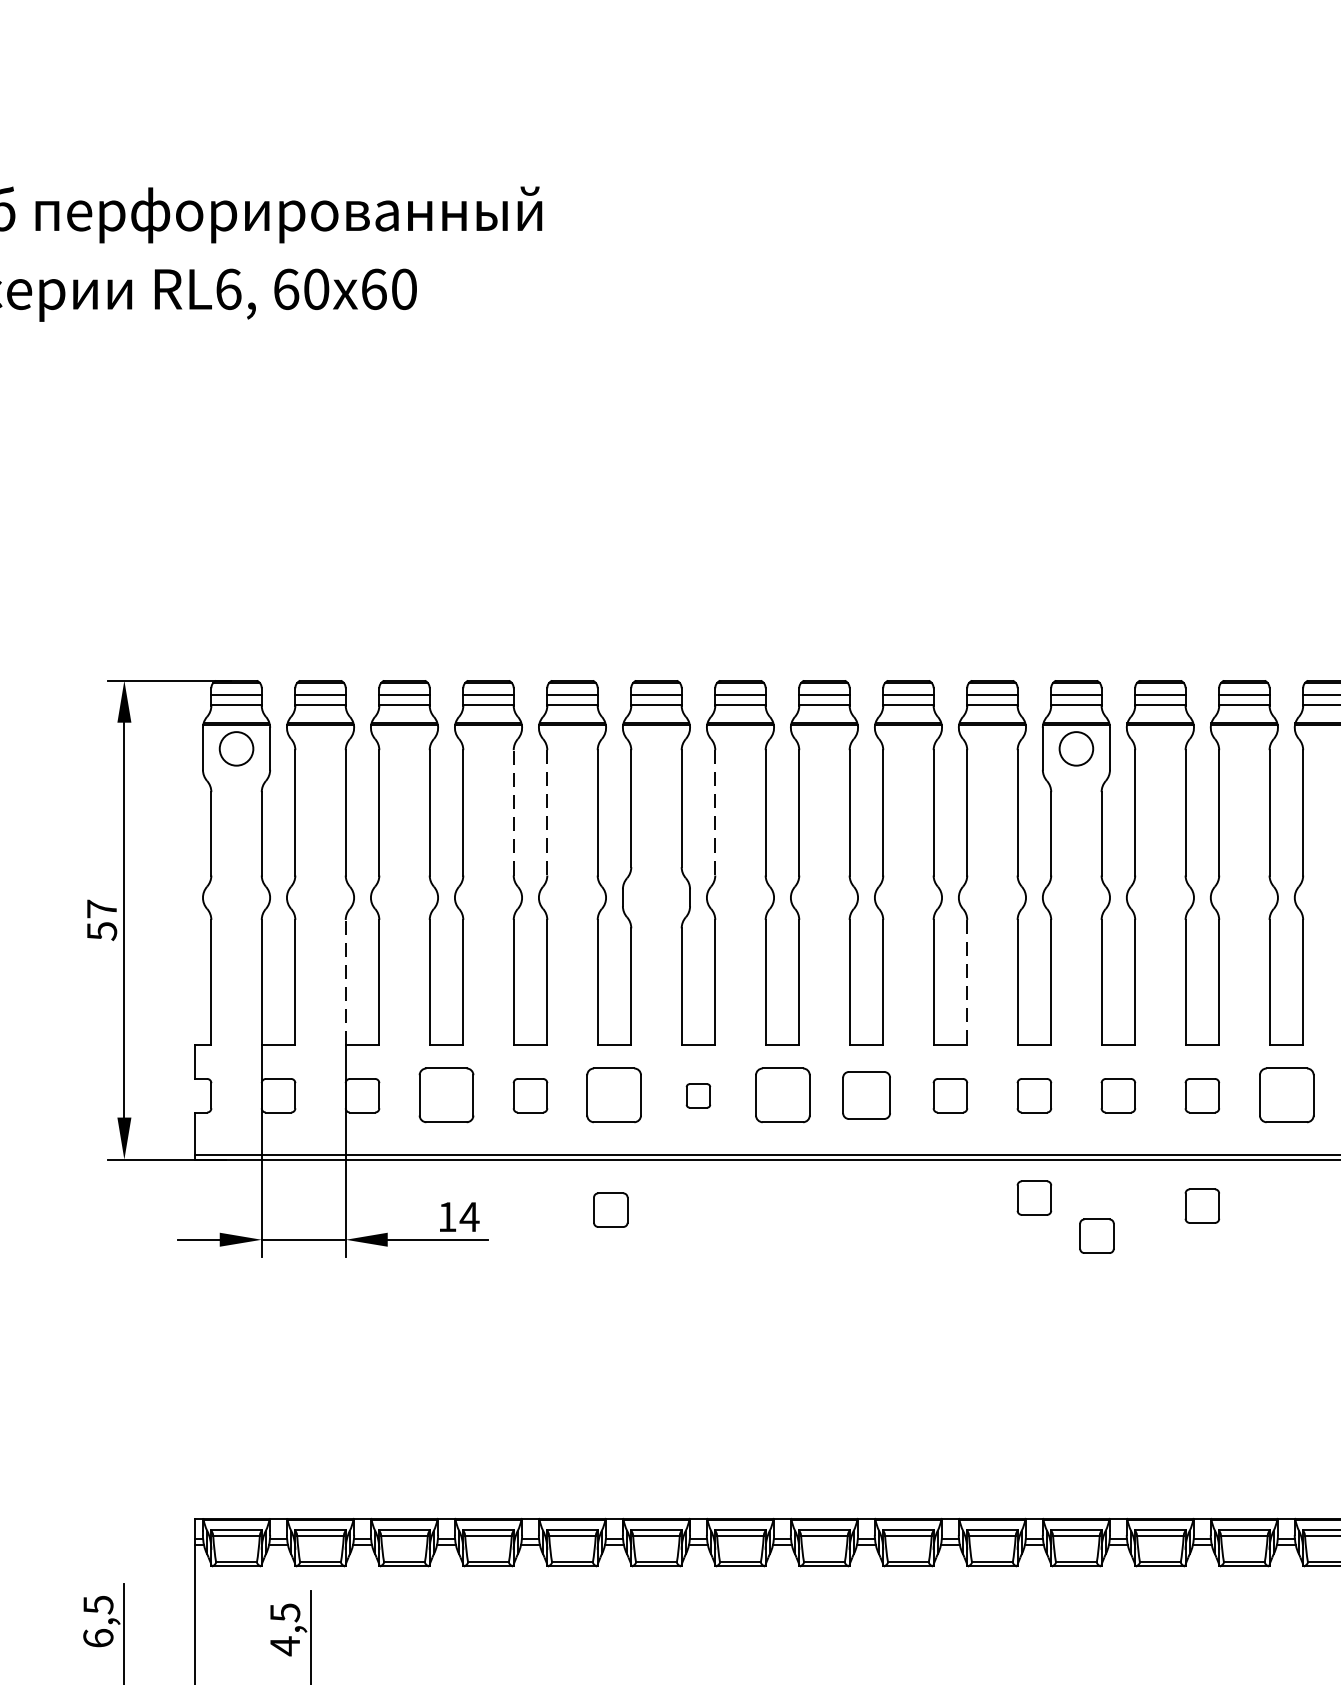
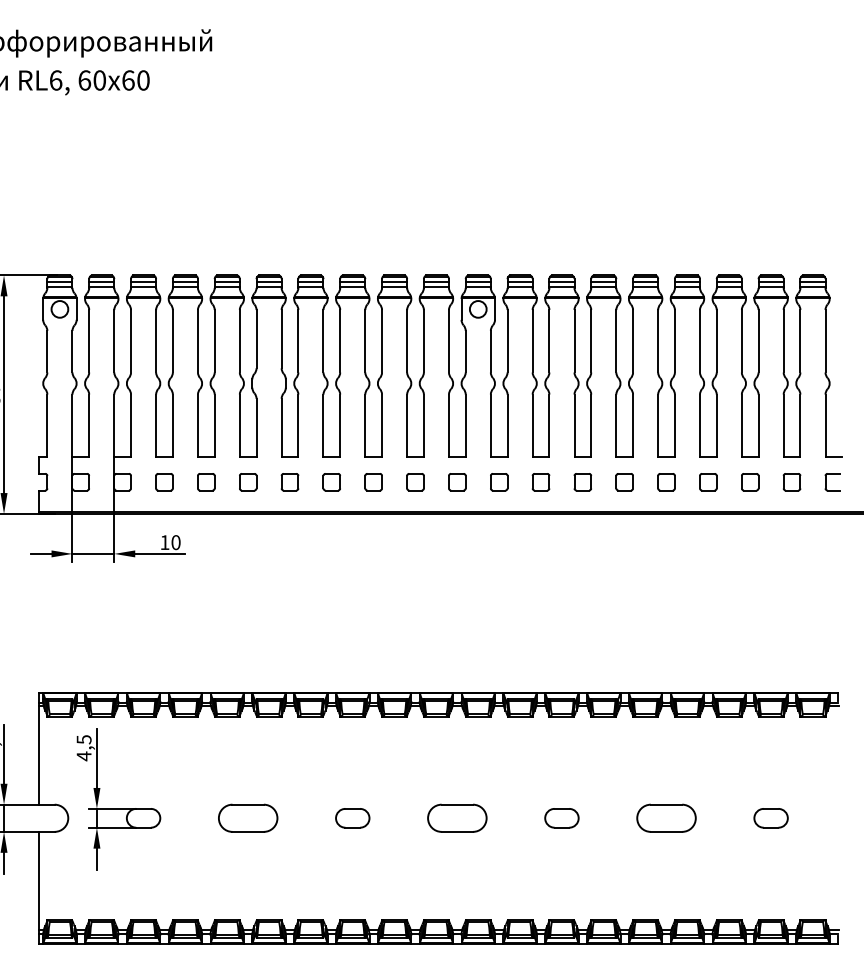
line: (512, 811) -> (197, 340), dashed -> solid
line: (546, 813) -> (214, 341), dashed -> solid
line: (715, 813) -> (298, 341), dashed -> solid
line: (346, 981) -> (114, 425), dashed -> solid
line: (966, 983) -> (423, 426), dashed -> solid
part: (446, 1096) -> (164, 482), size x0.62
part: (615, 1096) -> (248, 482), size x0.62
part: (697, 1096) -> (289, 482), size x1.43
part: (781, 1096) -> (331, 482), size x0.62
part: (866, 1096) -> (373, 482), size x0.71
part: (1285, 1096) -> (582, 482), size x0.62
part: (1034, 1198) -> (457, 533), removed
part: (1201, 1206) -> (540, 537), removed
part: (611, 1210) -> (246, 539), removed
text: (468, 1216) -> (175, 542), 14 -> 10
part: (1096, 1236) -> (488, 552), removed

